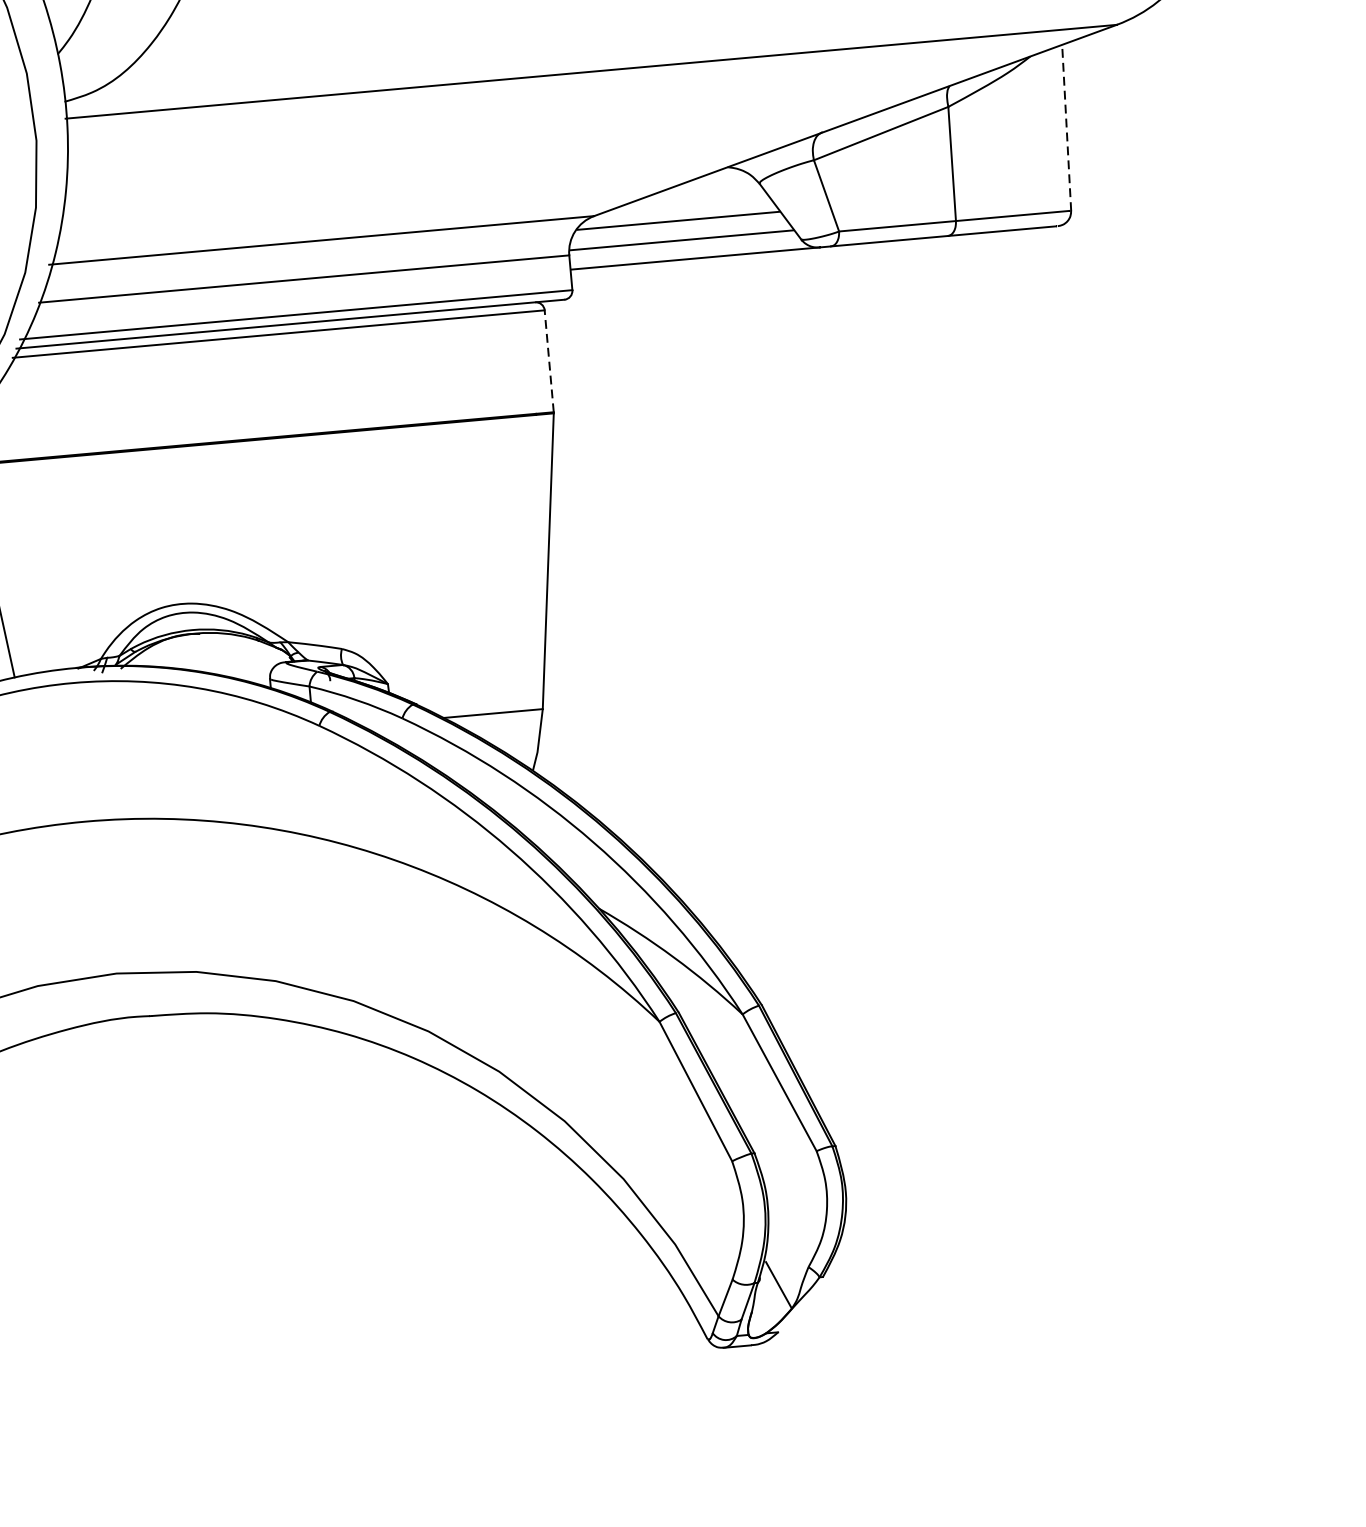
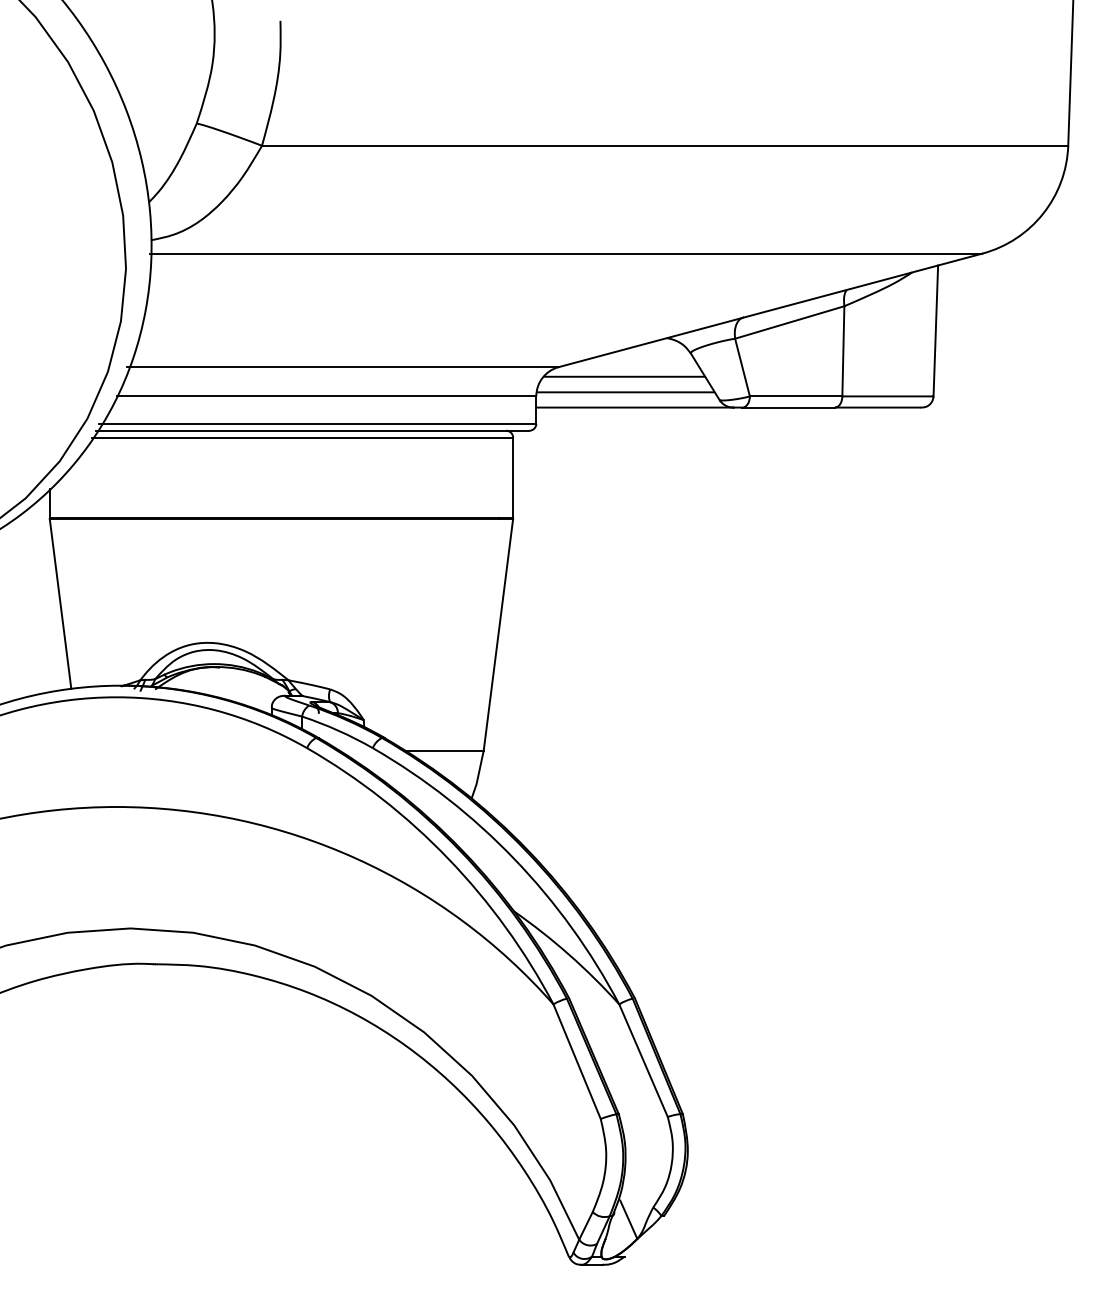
line: (1066, 128) -> (935, 331), dashed -> solid
line: (549, 360) -> (513, 477), dashed -> solid

